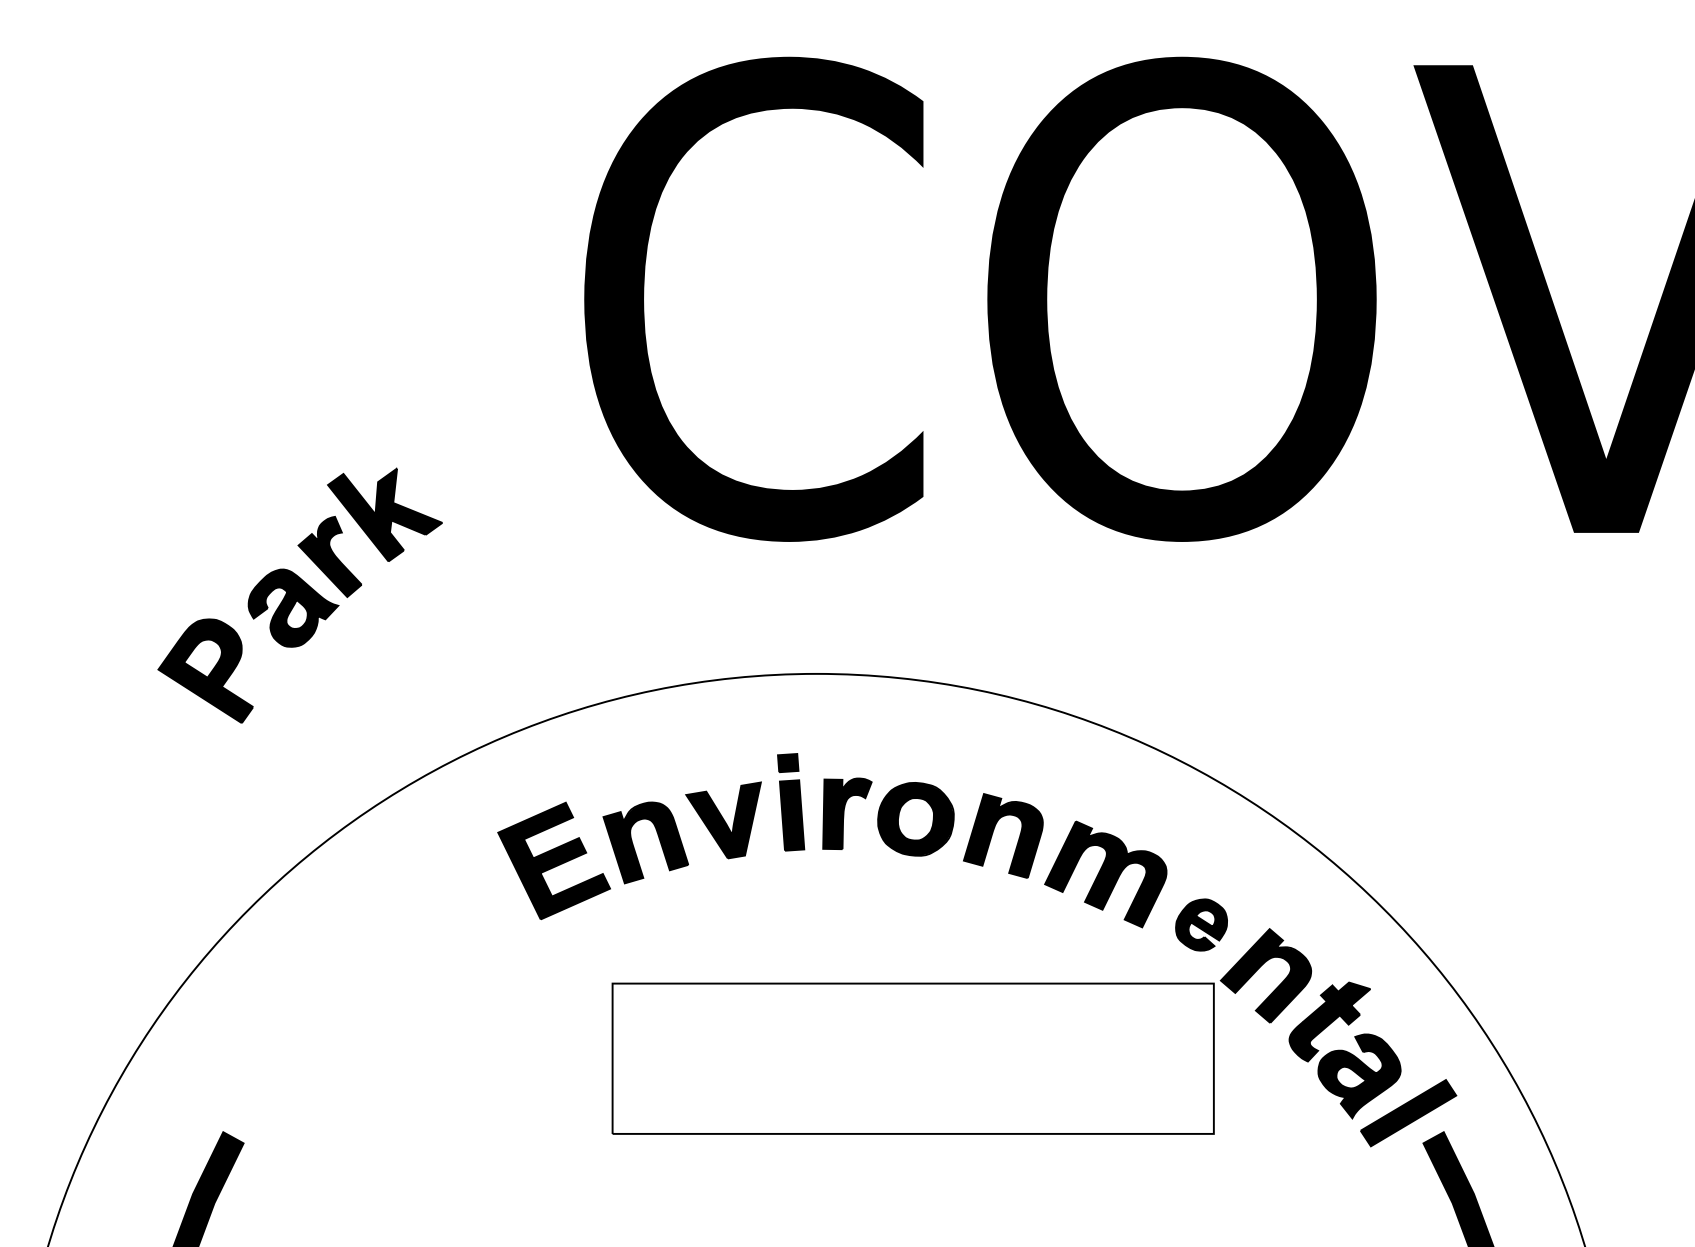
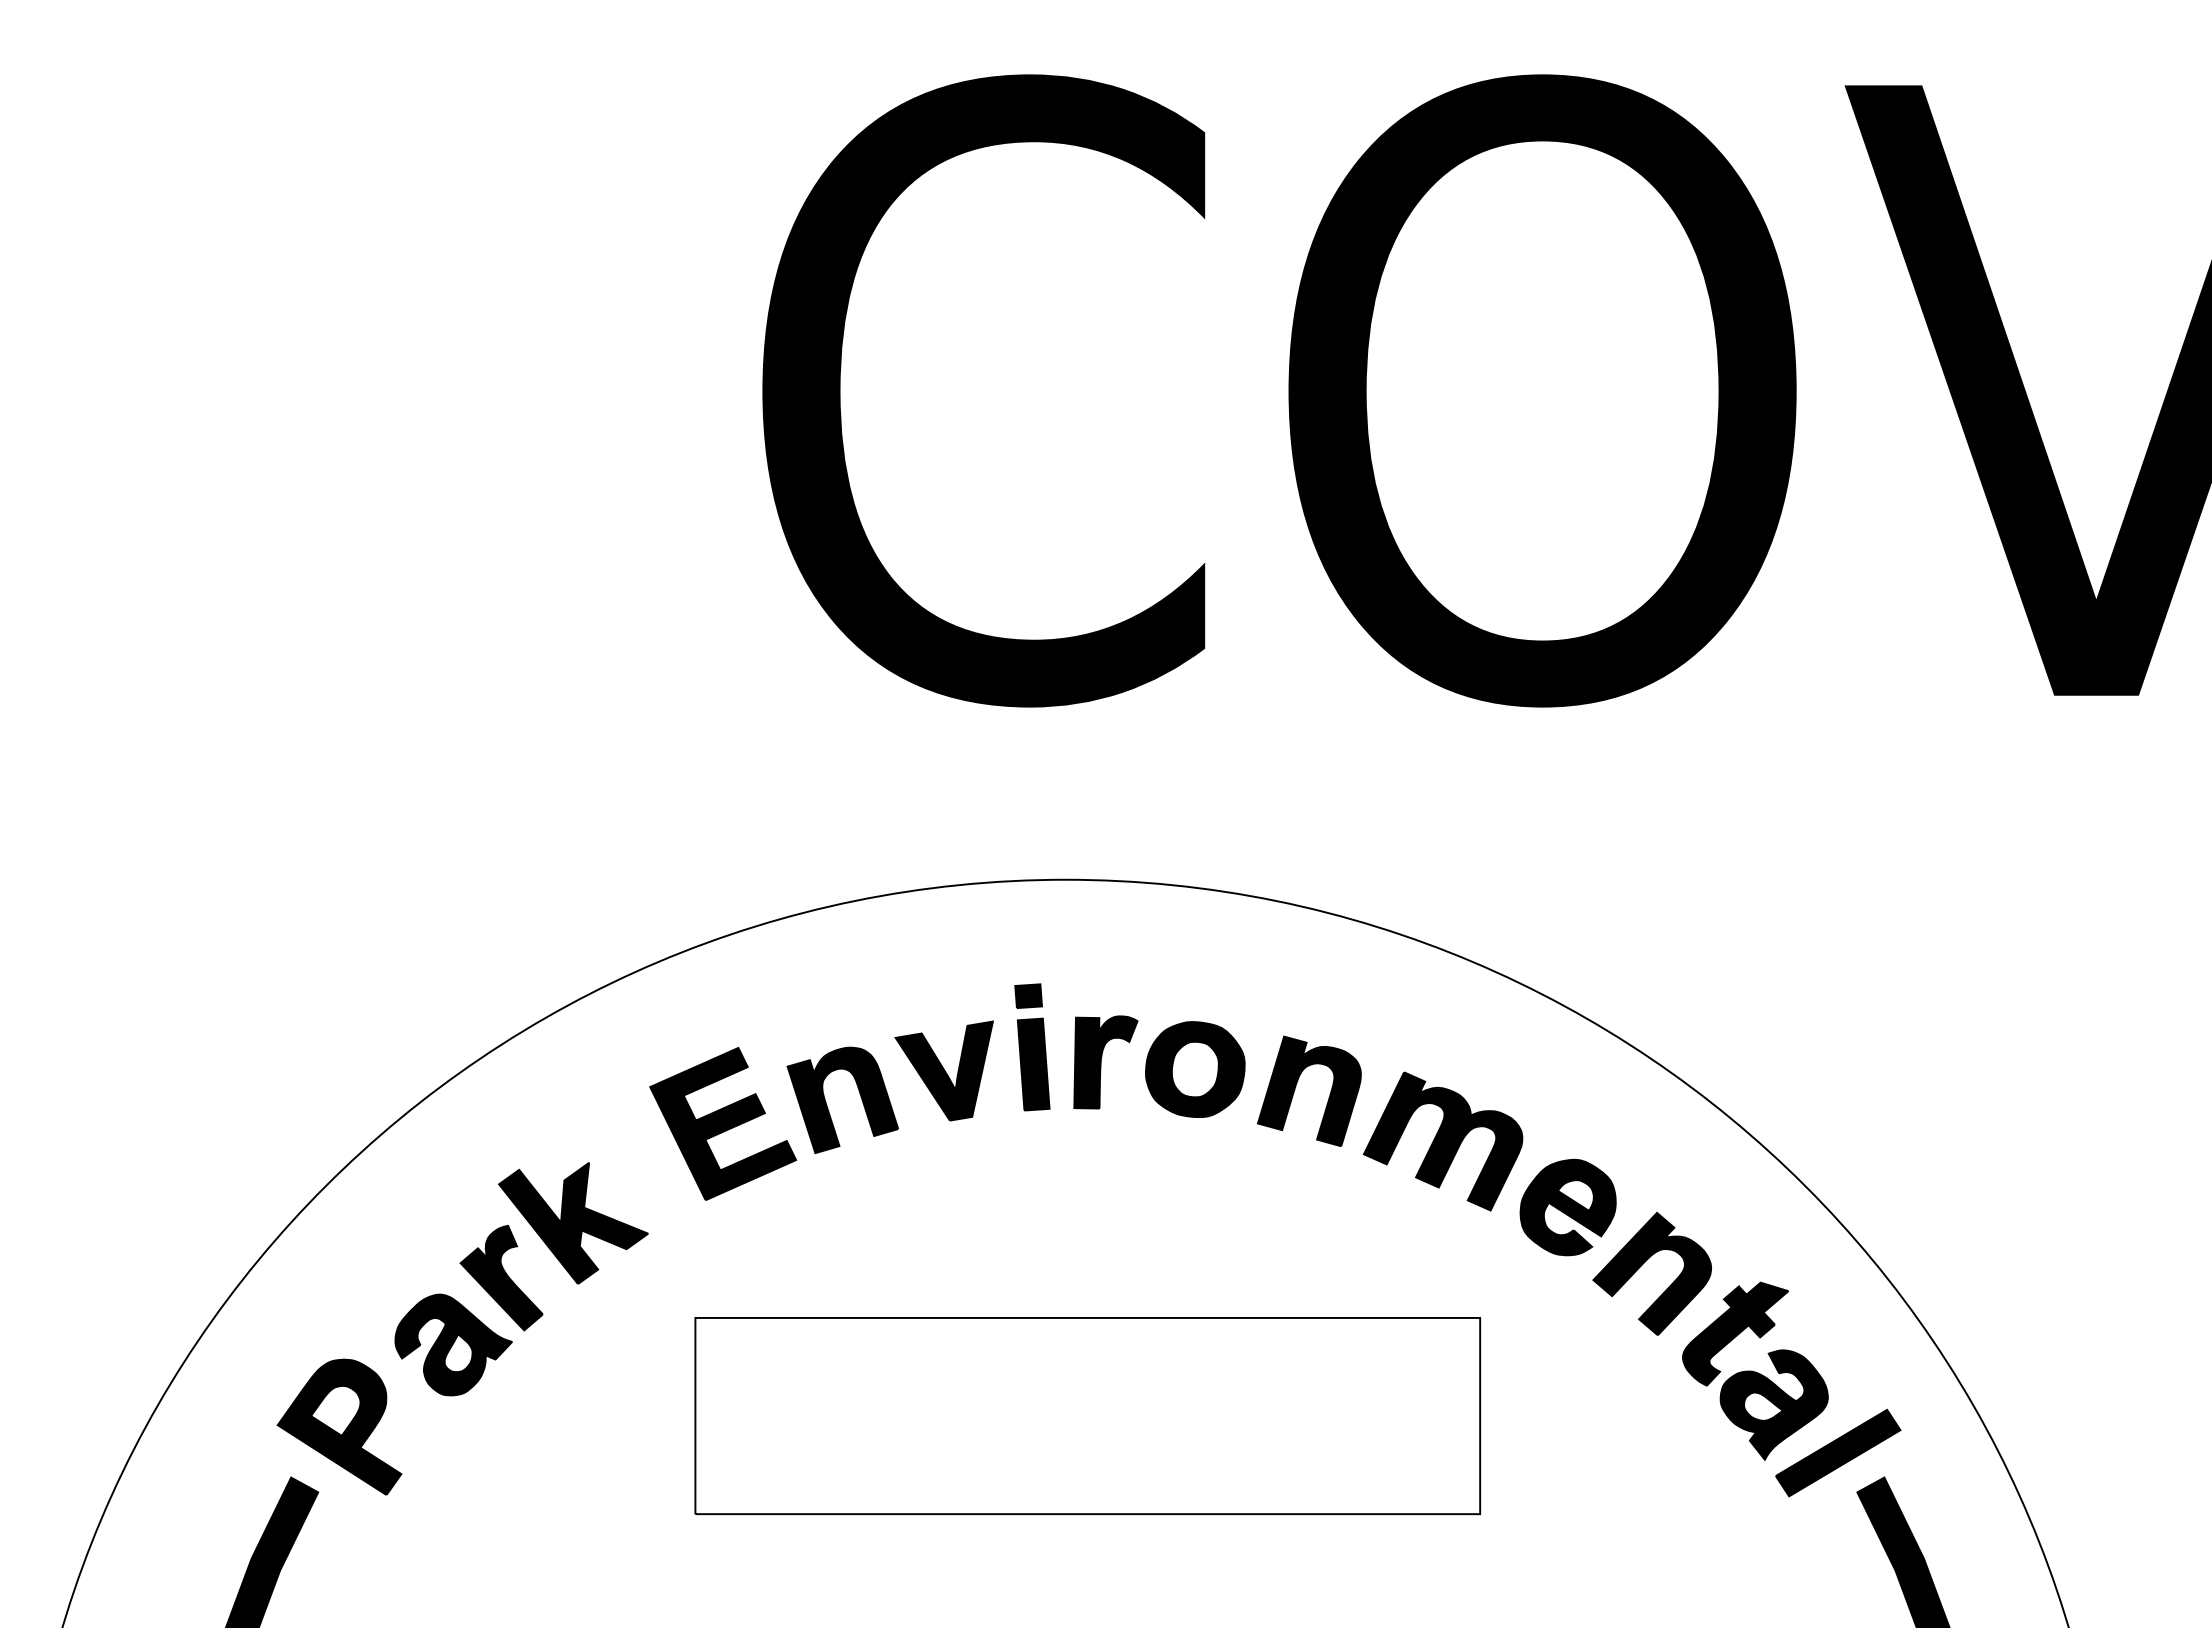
part: (300, 595) -> (462, 1328), moved
part: (1201, 924) -> (1567, 1207), size x1.43
part: (913, 1059) -> (1087, 1416), moved

